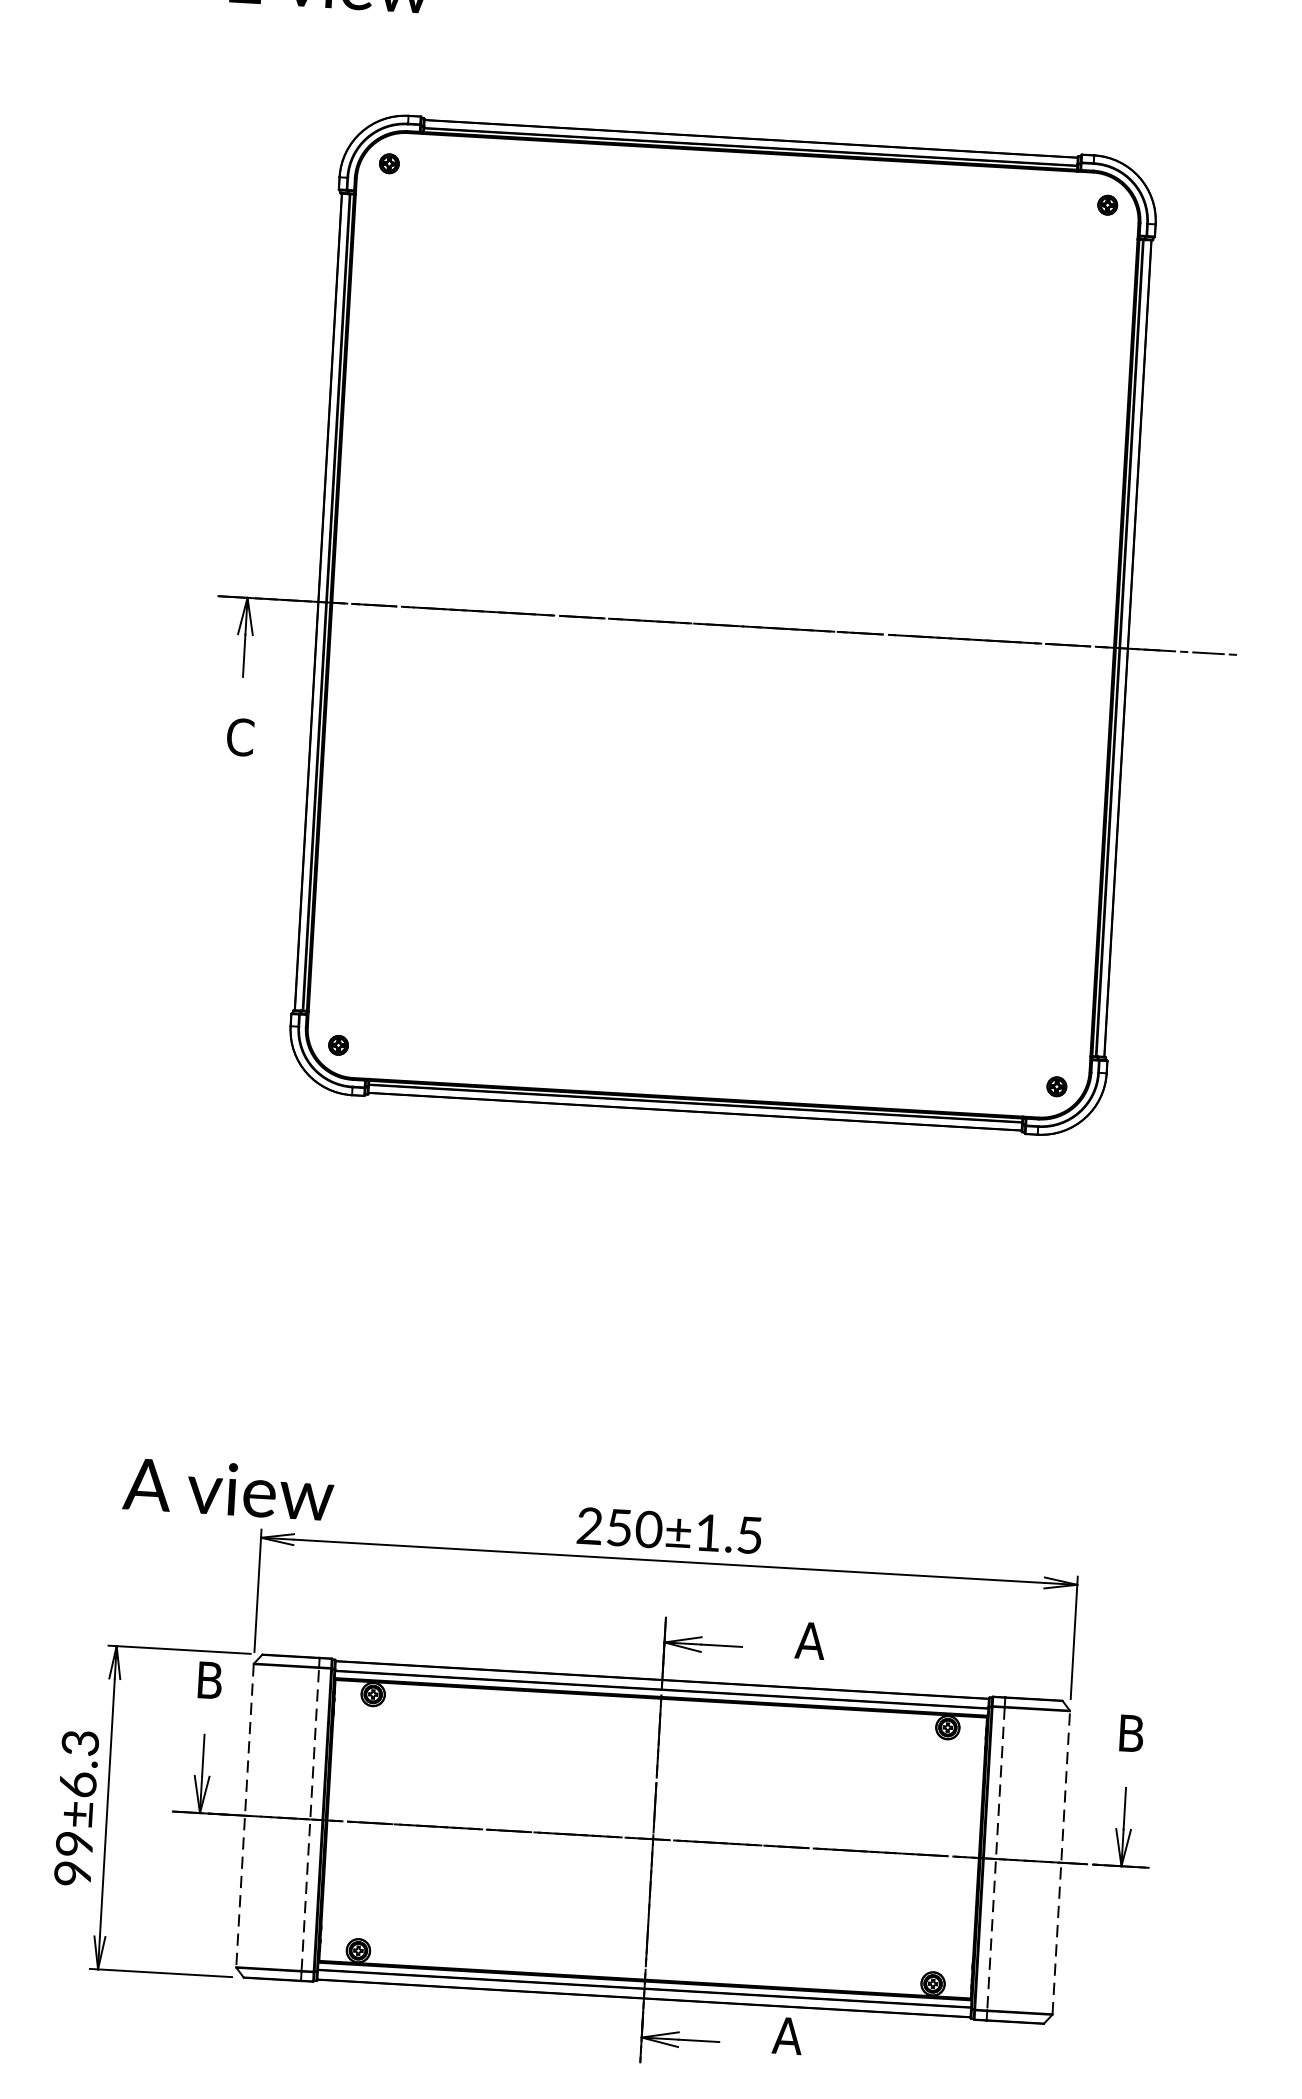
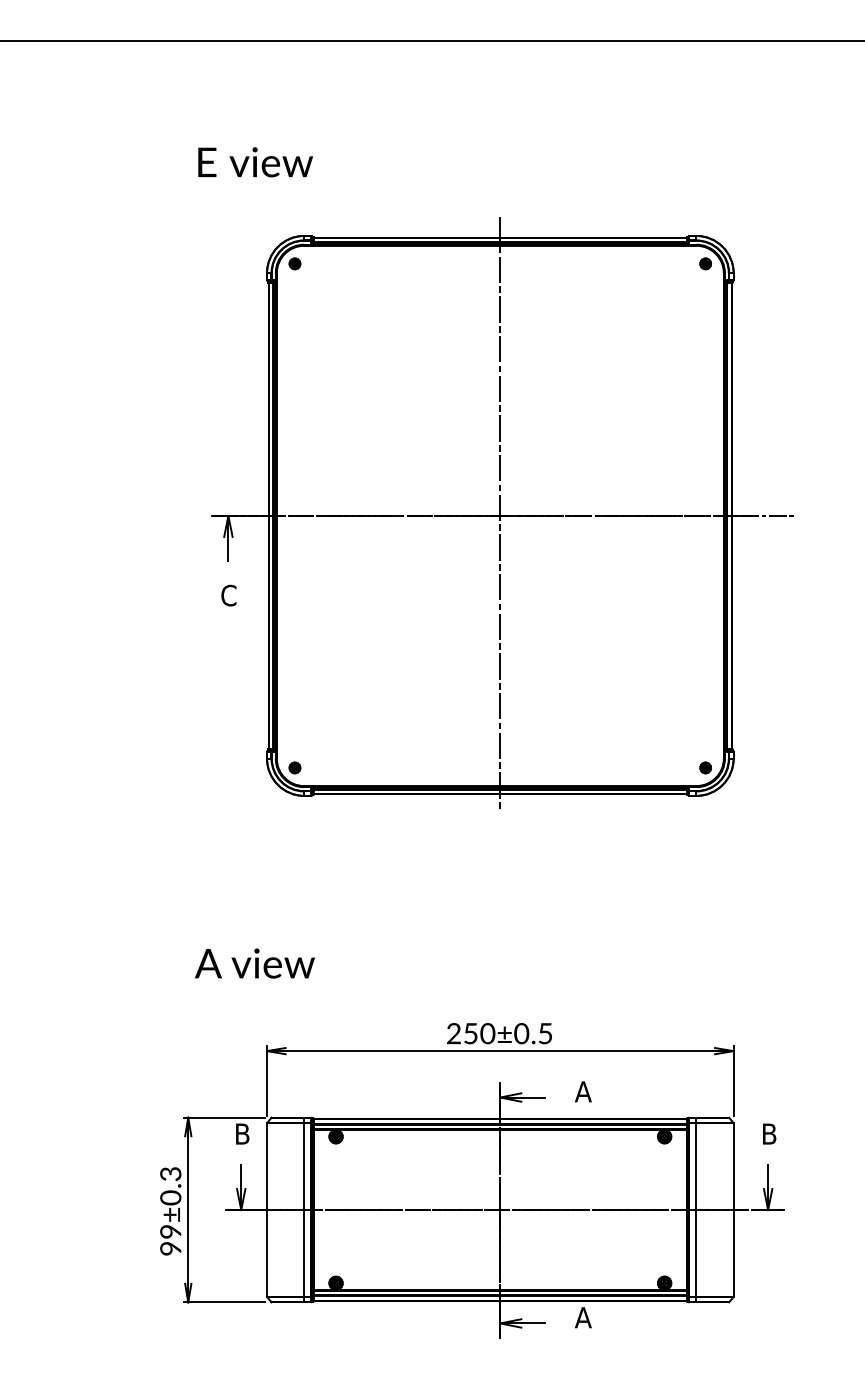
line: (723, 621) -> (500, 513), added
text: (227, 1489) -> (254, 963), moved
text: (707, 1532) -> (521, 1033), 250±1.5 -> 250±0.5
text: (77, 1784) -> (170, 1197), 99±6.3 -> 99±0.3
line: (244, 1816) -> (266, 1210), dashed -> solid
line: (310, 1820) -> (304, 1210), dashed -> solid
line: (996, 1859) -> (696, 1210), dashed -> solid
line: (1060, 1863) -> (733, 1210), dashed -> solid

